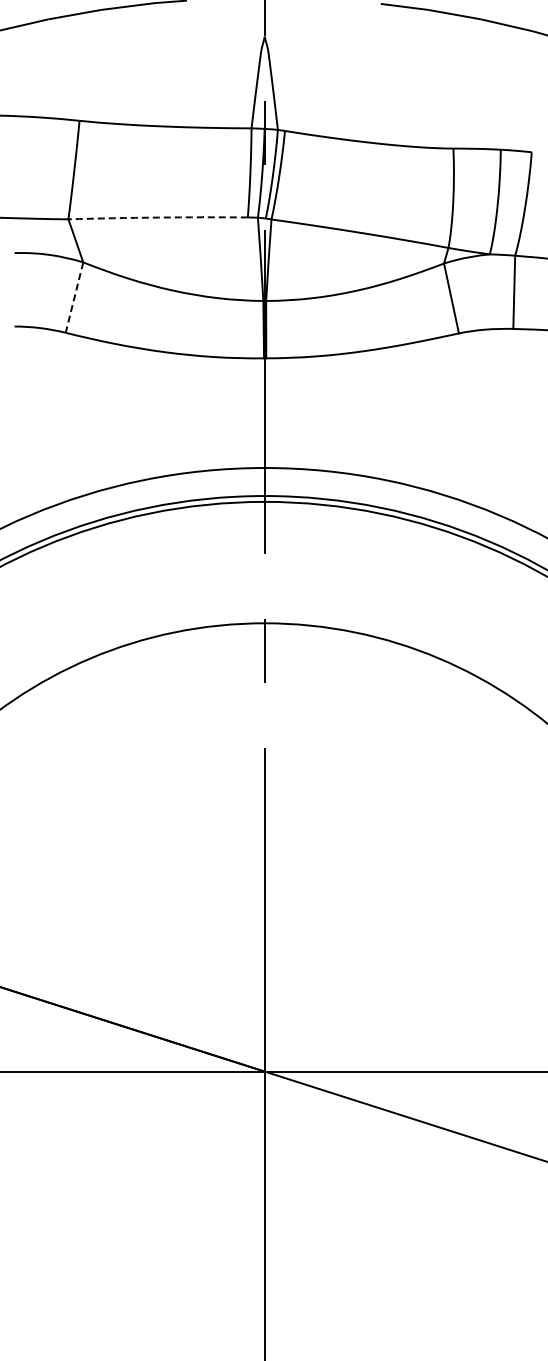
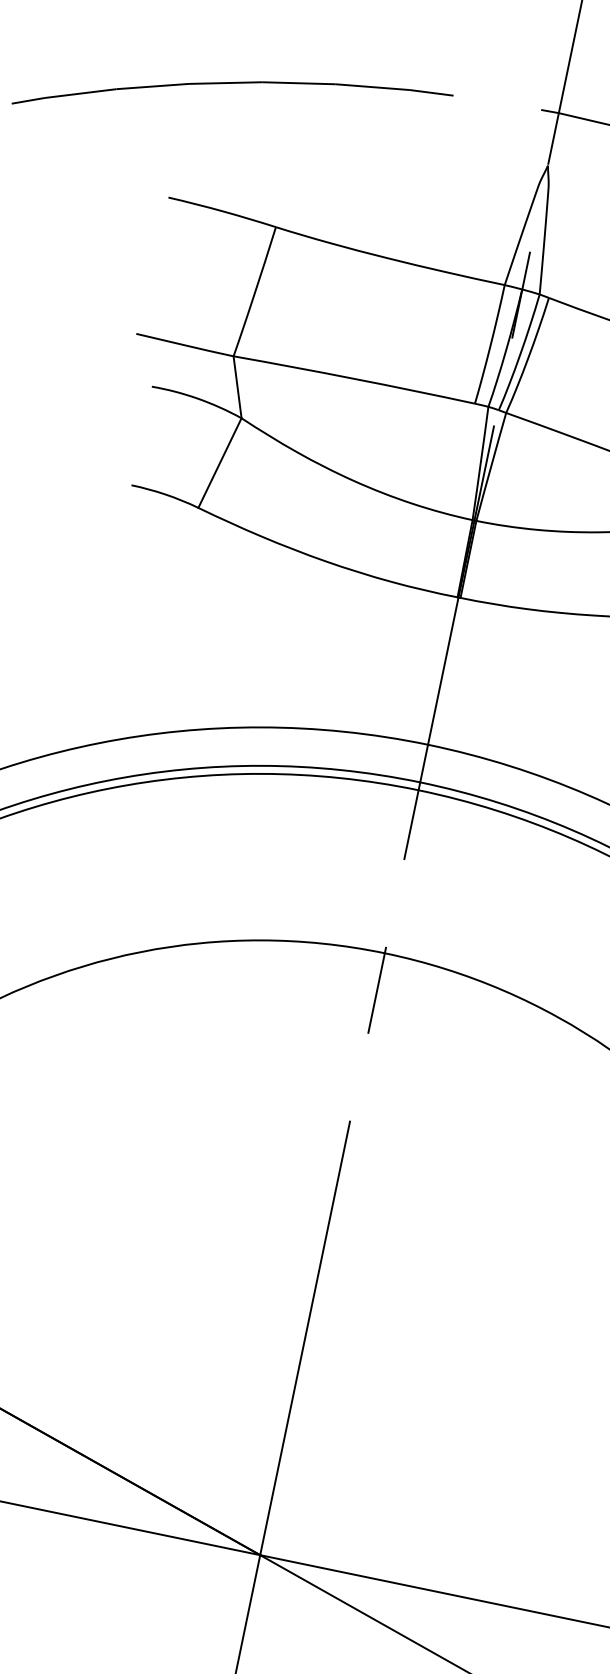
arc: (158, 217) -> (355, 378), dashed -> solid
line: (74, 298) -> (219, 464), dashed -> solid

